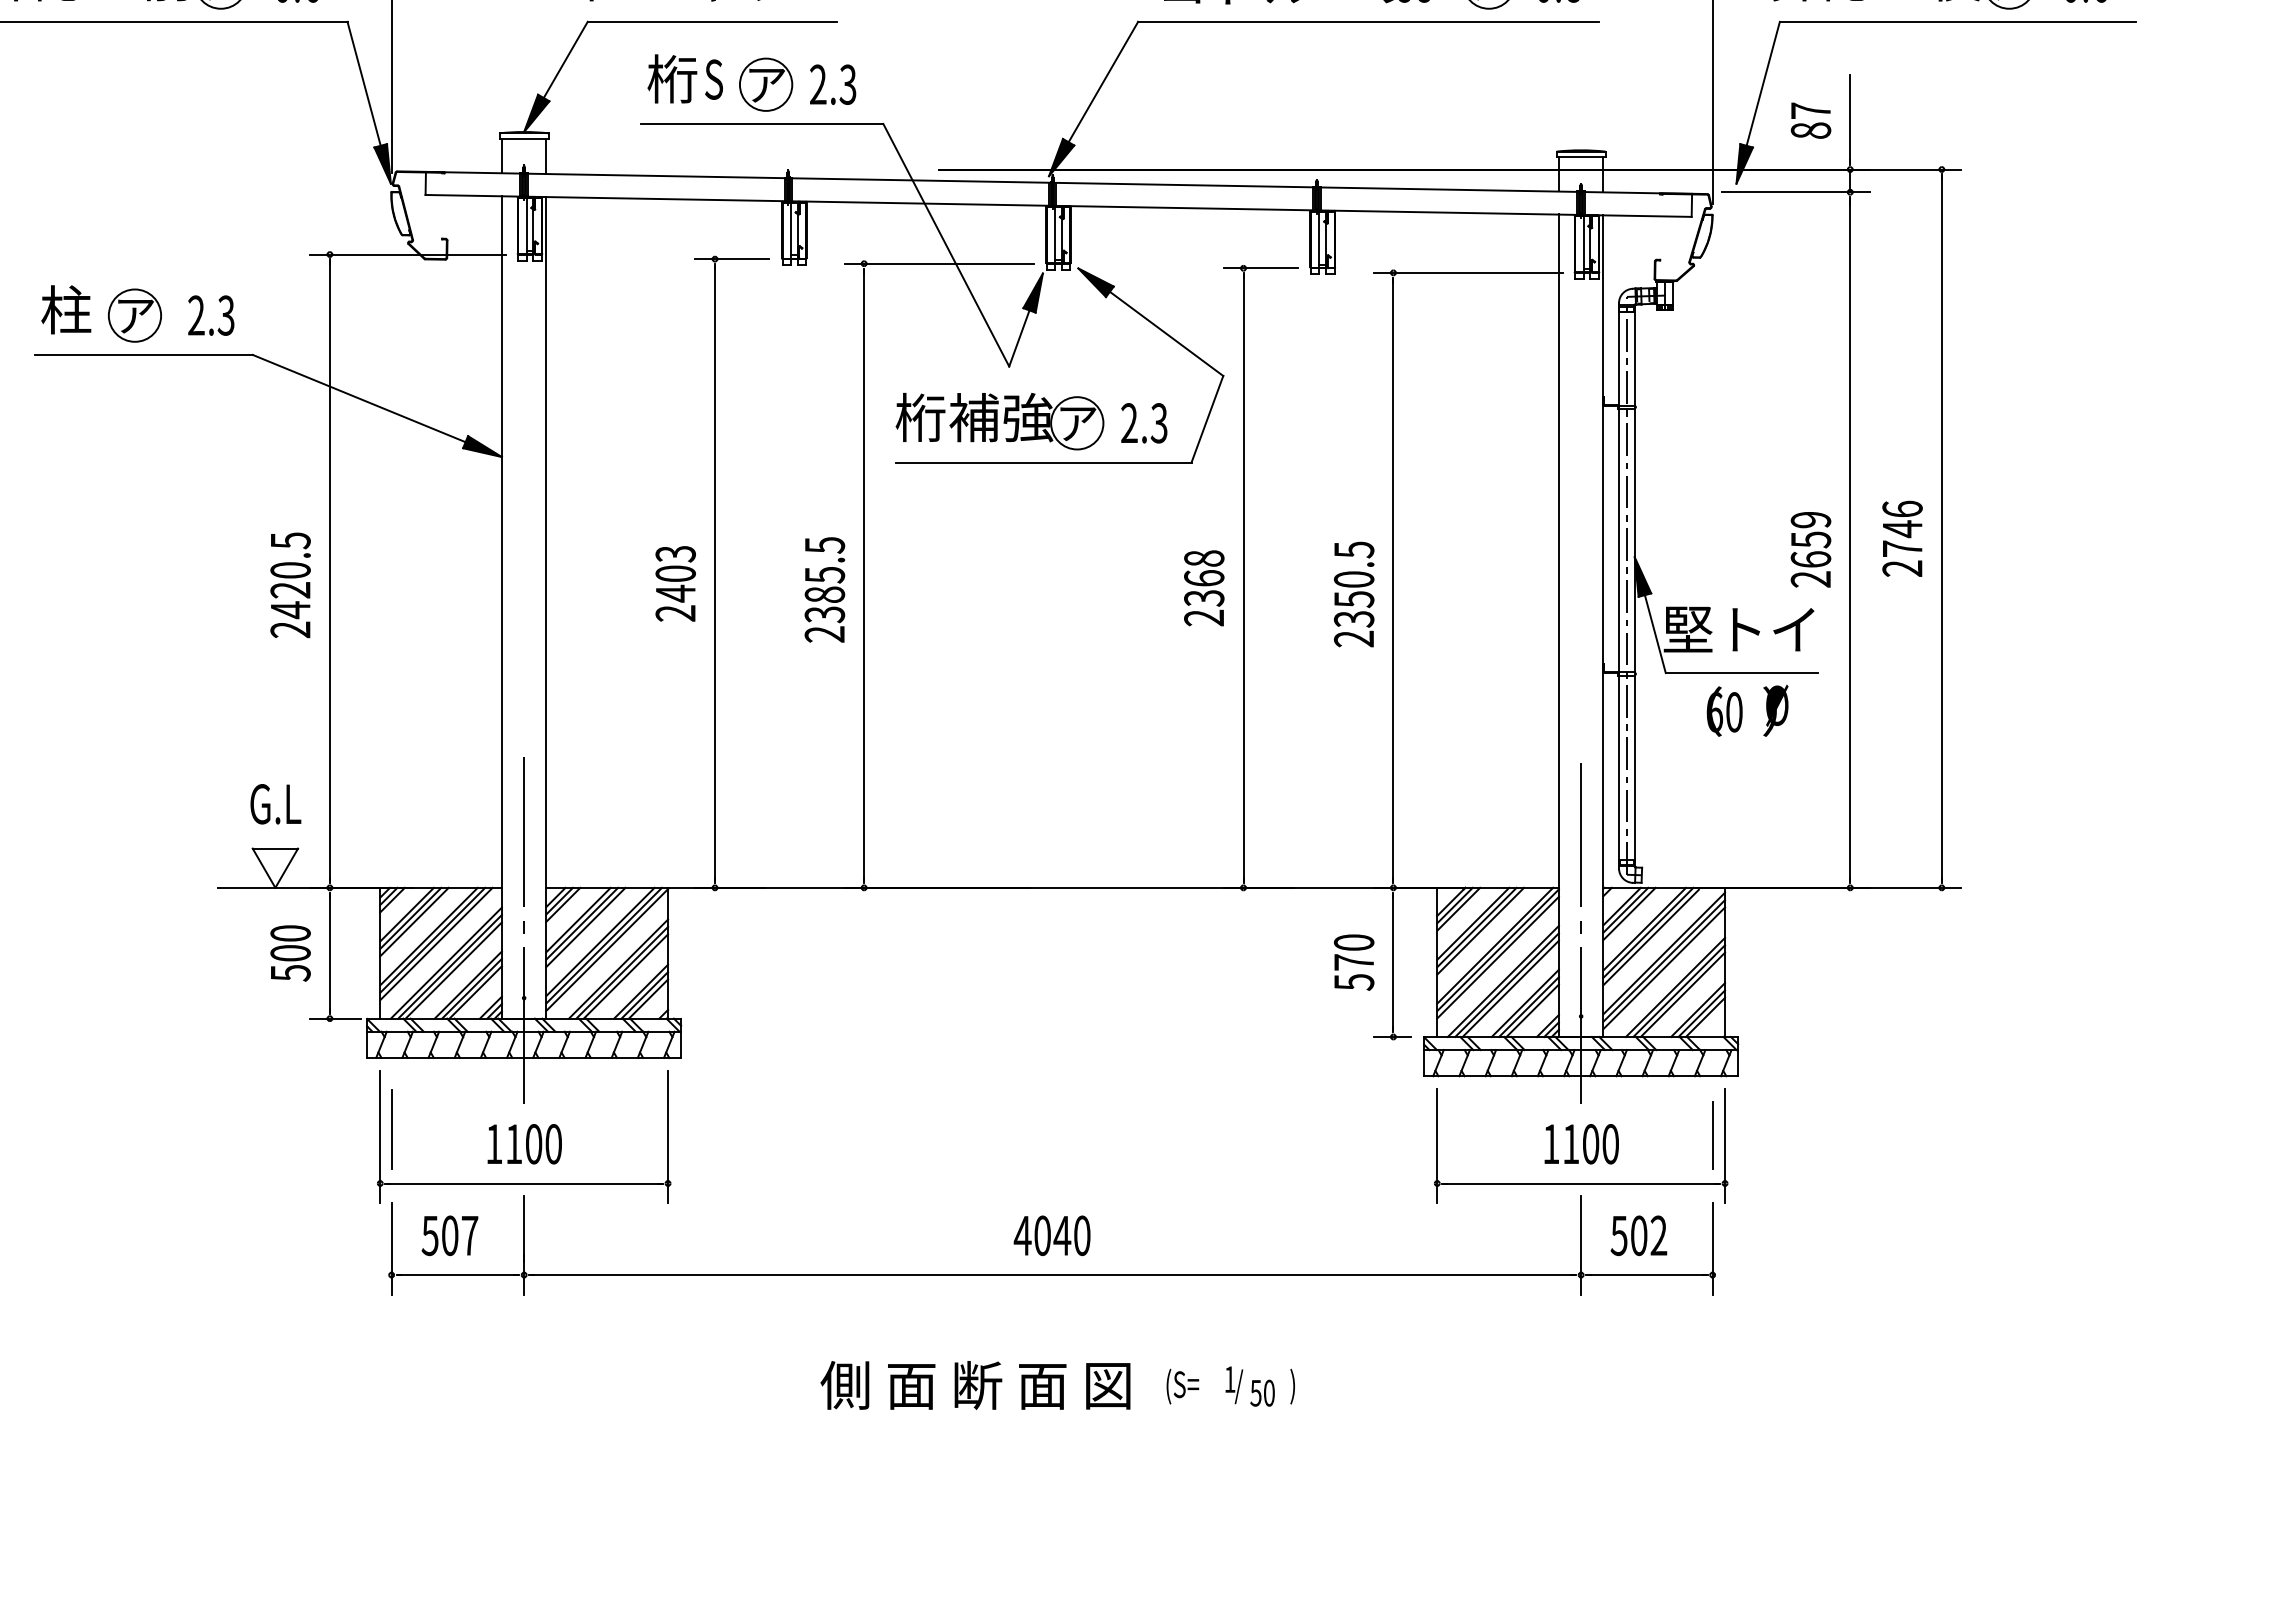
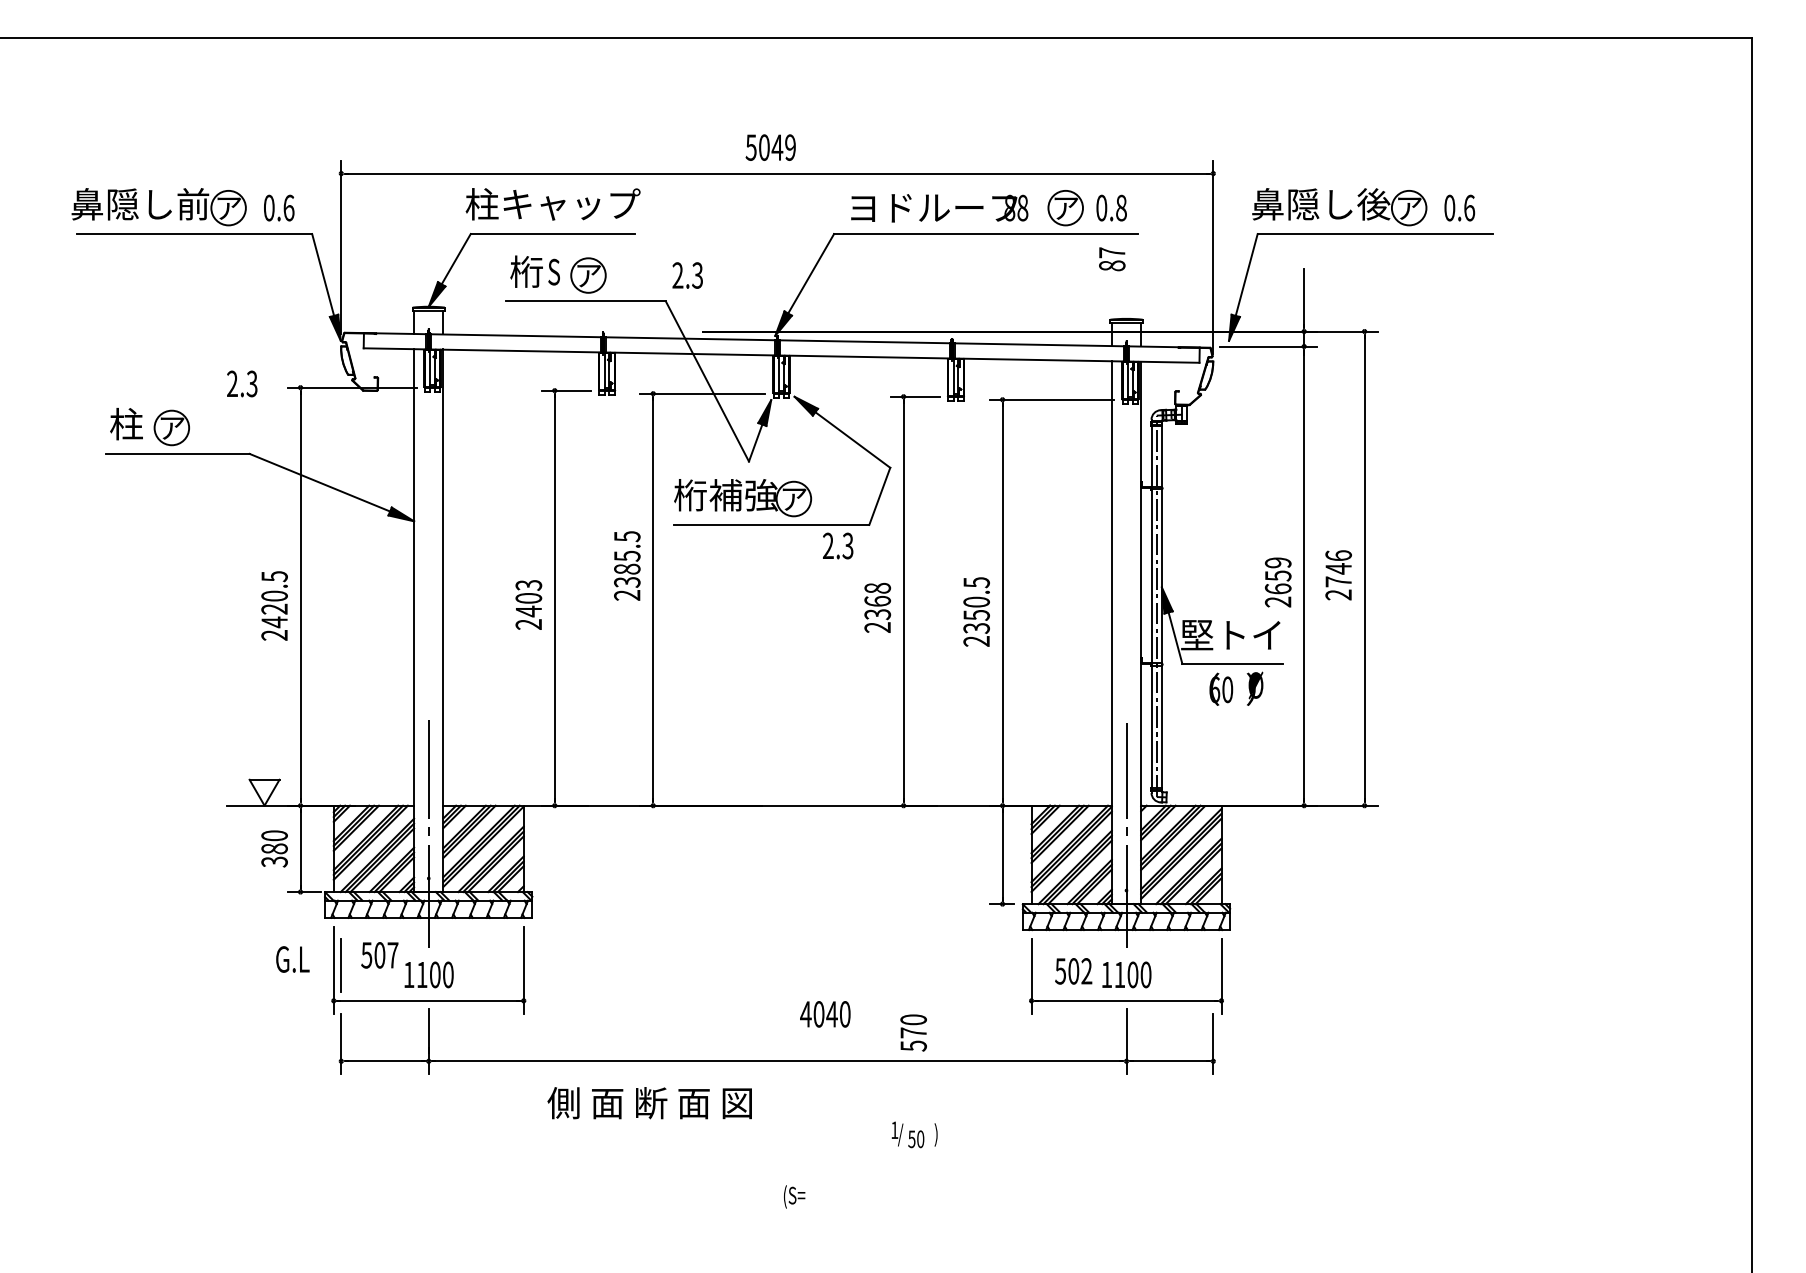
text: (832, 84) -> (687, 275), moved
text: (1811, 121) -> (1112, 259), moved
text: (211, 314) -> (242, 383), moved
text: (1144, 422) -> (838, 545), moved
text: (825, 589) -> (627, 565), moved
text: (275, 804) -> (292, 959), moved
text: (290, 961) -> (274, 854), 500 -> 380
text: (1353, 961) -> (913, 1032), moved
line: (1712, 1136) -> (1213, 969), removed
text: (449, 1235) -> (379, 955), moved
text: (1052, 1235) -> (825, 1014), moved
text: (1638, 1235) -> (1073, 971), moved
text: (975, 1385) -> (649, 1103), moved
text: (1182, 1385) -> (794, 1196), moved

